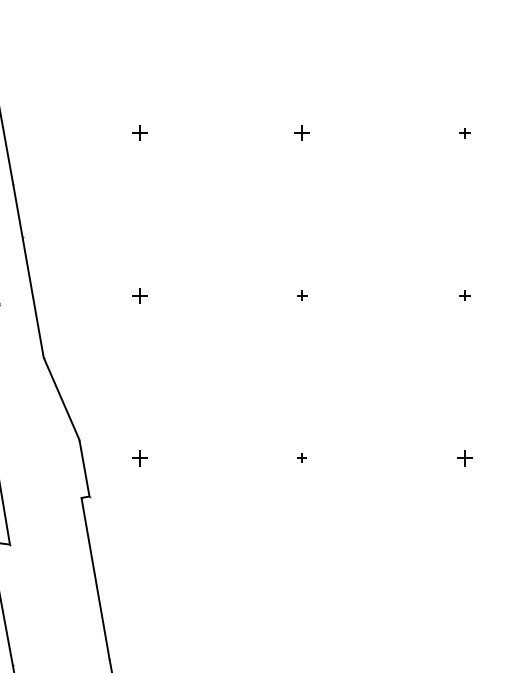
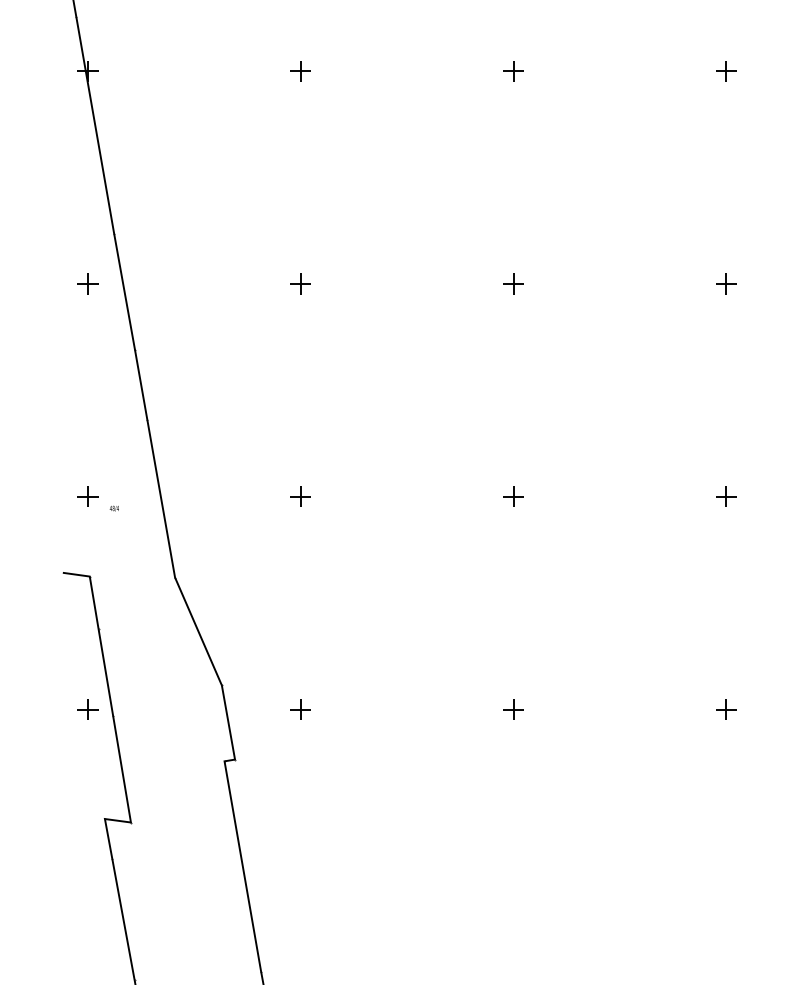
part: (464, 132) -> (726, 283), size x1.43
part: (302, 295) -> (513, 496), size x1.43
part: (464, 295) -> (726, 496), size x1.43
part: (302, 458) -> (513, 709), size x1.67

